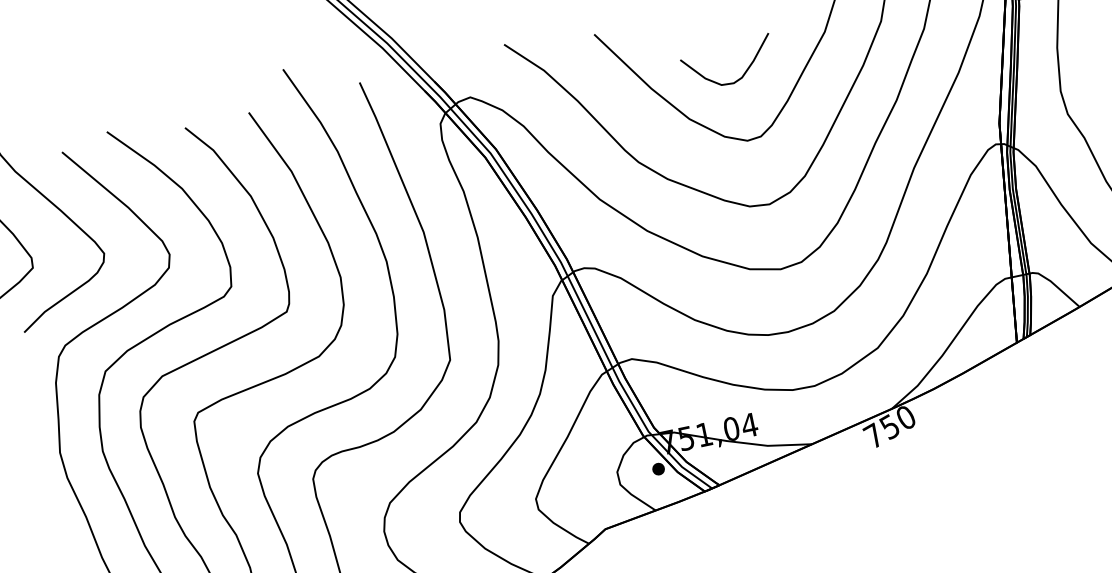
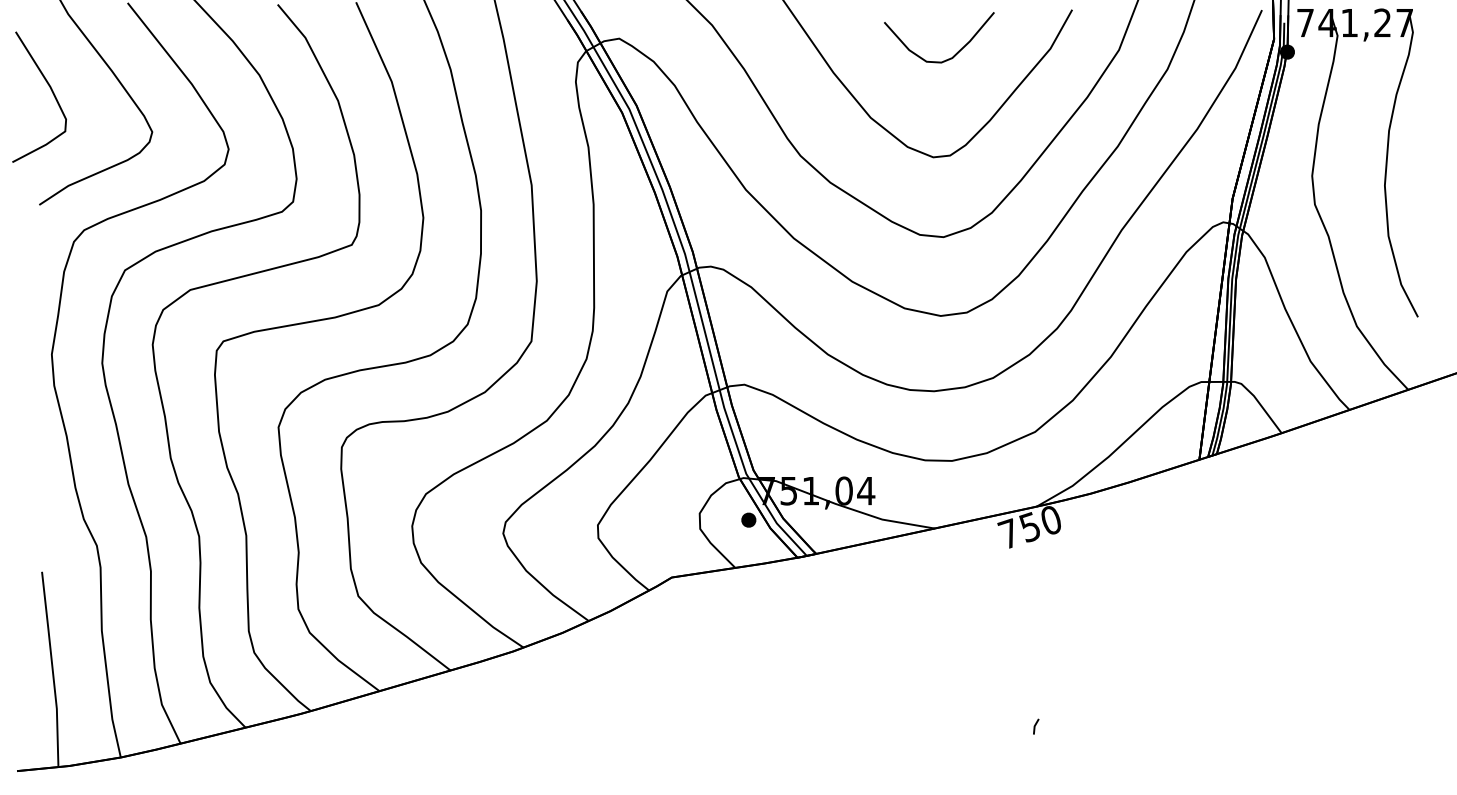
curve: (743, 73) -> (955, 53), moved

